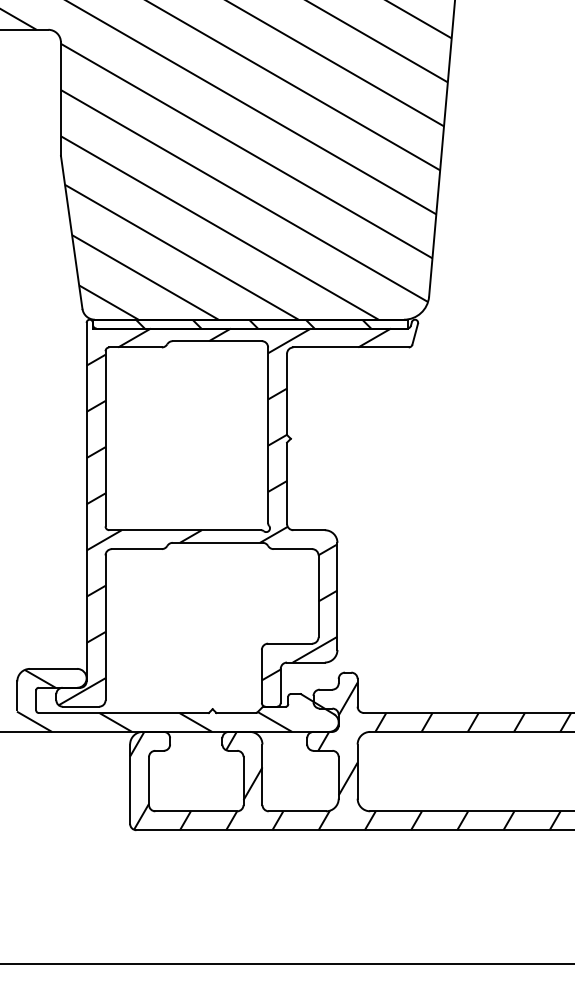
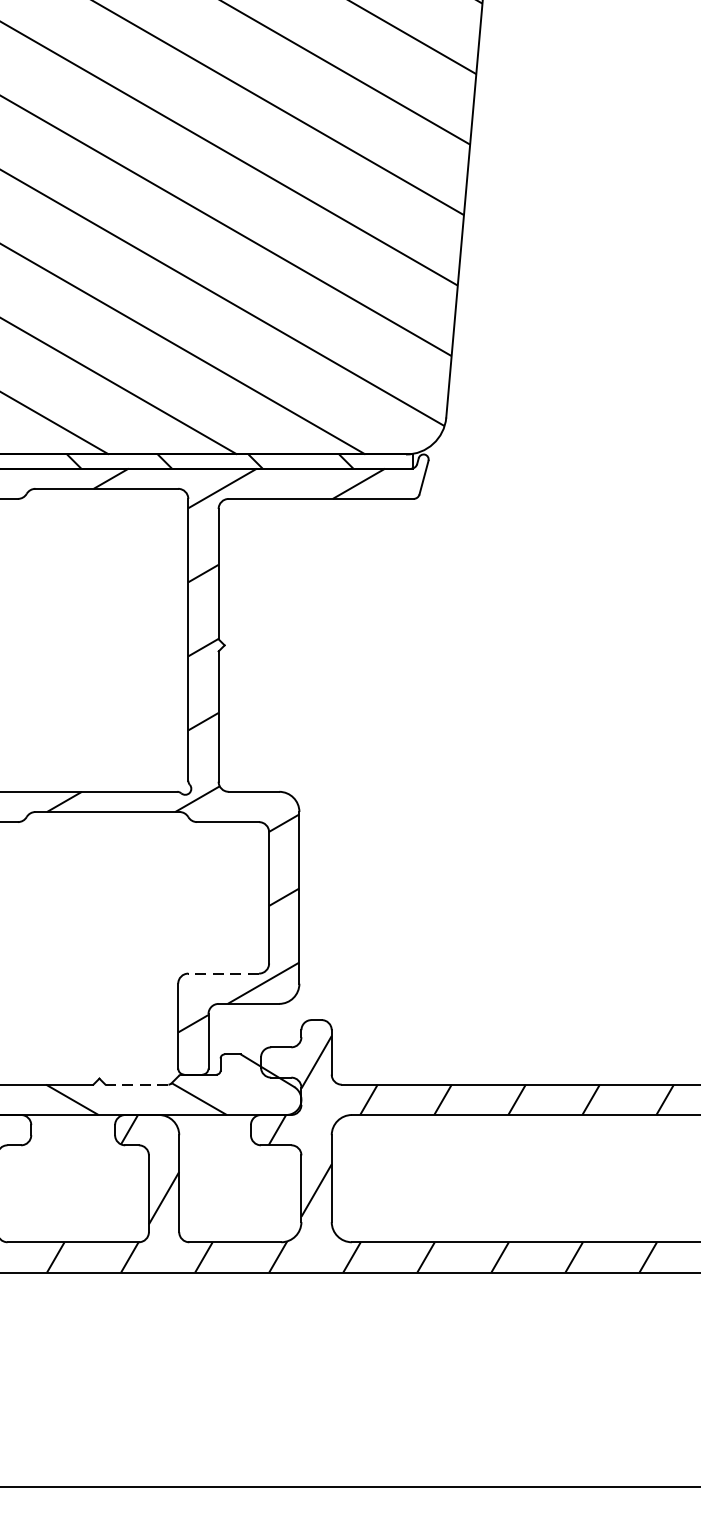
line: (289, 643) -> (222, 973), solid -> dashed
line: (236, 713) -> (137, 1085), solid -> dashed

